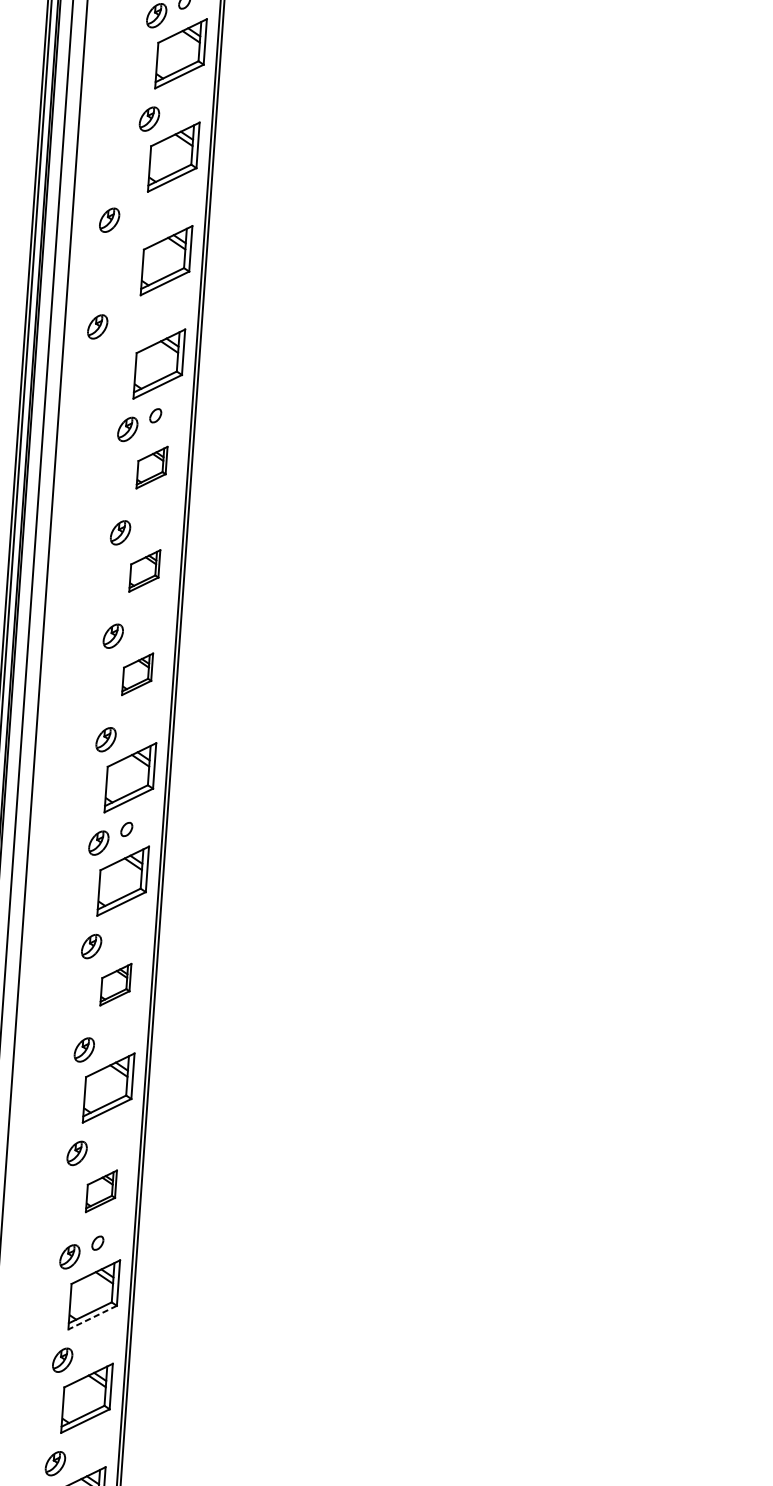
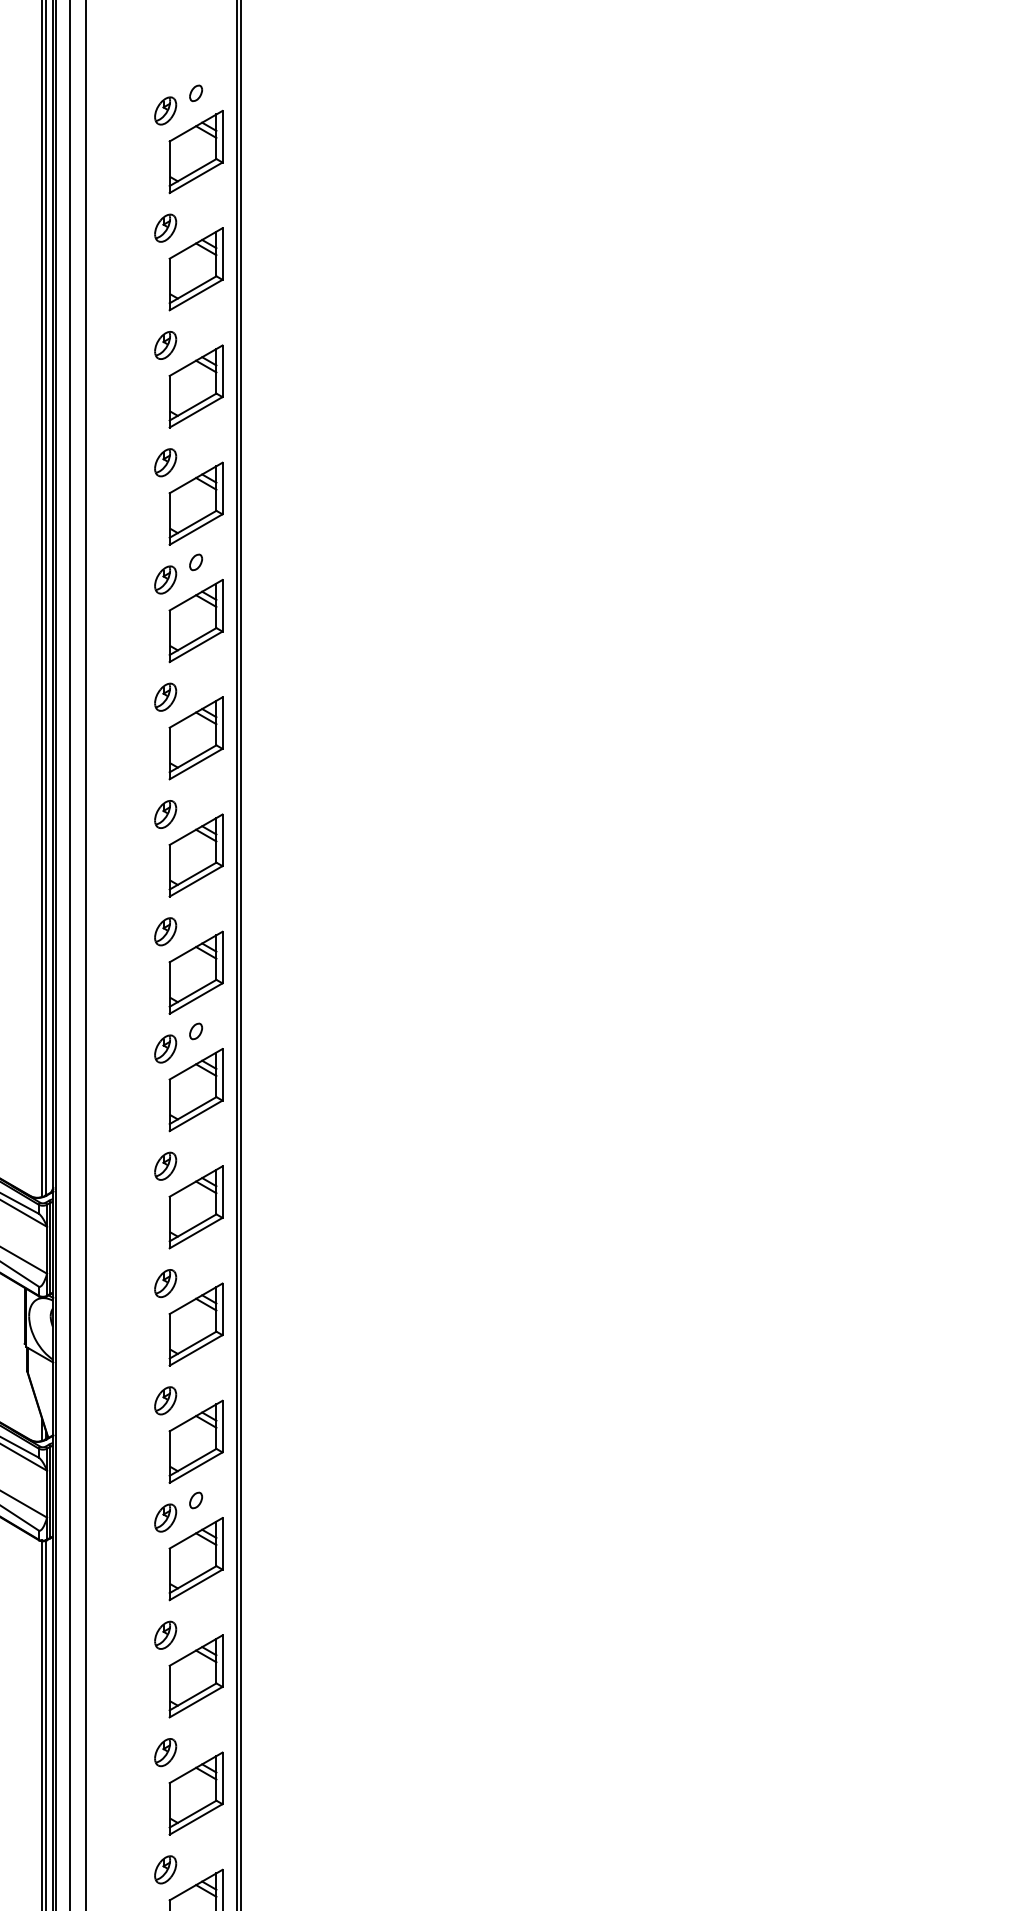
part: (109, 220) -> (165, 345), moved
part: (97, 326) -> (165, 462), moved
part: (151, 467) -> (195, 621), size x1.67
part: (144, 571) -> (195, 738), size x1.67
part: (137, 674) -> (195, 855), size x1.67
part: (115, 984) -> (195, 1207), size x1.67
part: (100, 1191) -> (195, 1441), size x1.67
line: (93, 1317) -> (196, 1584), dashed -> solid

